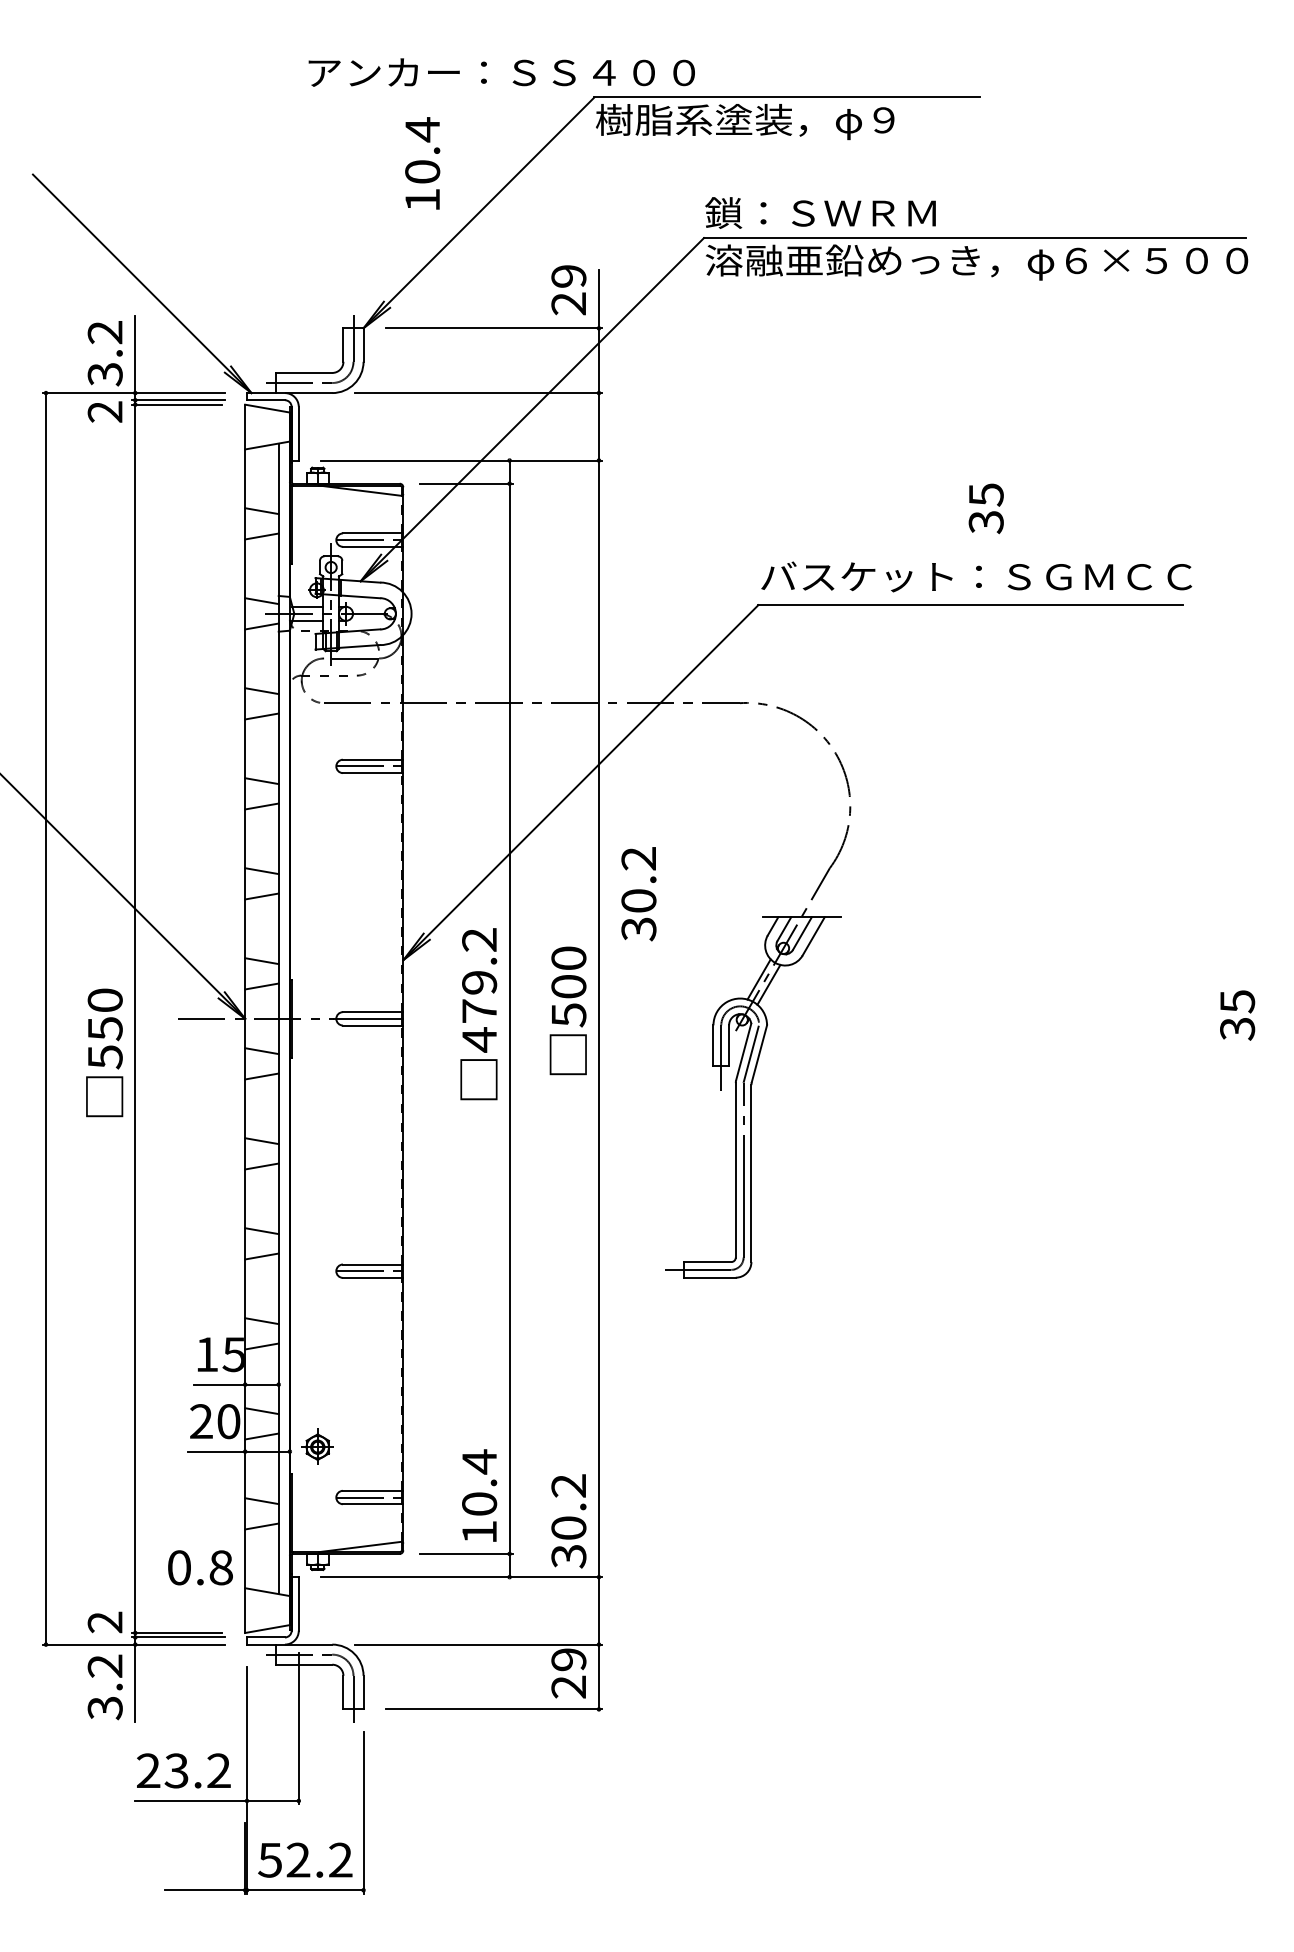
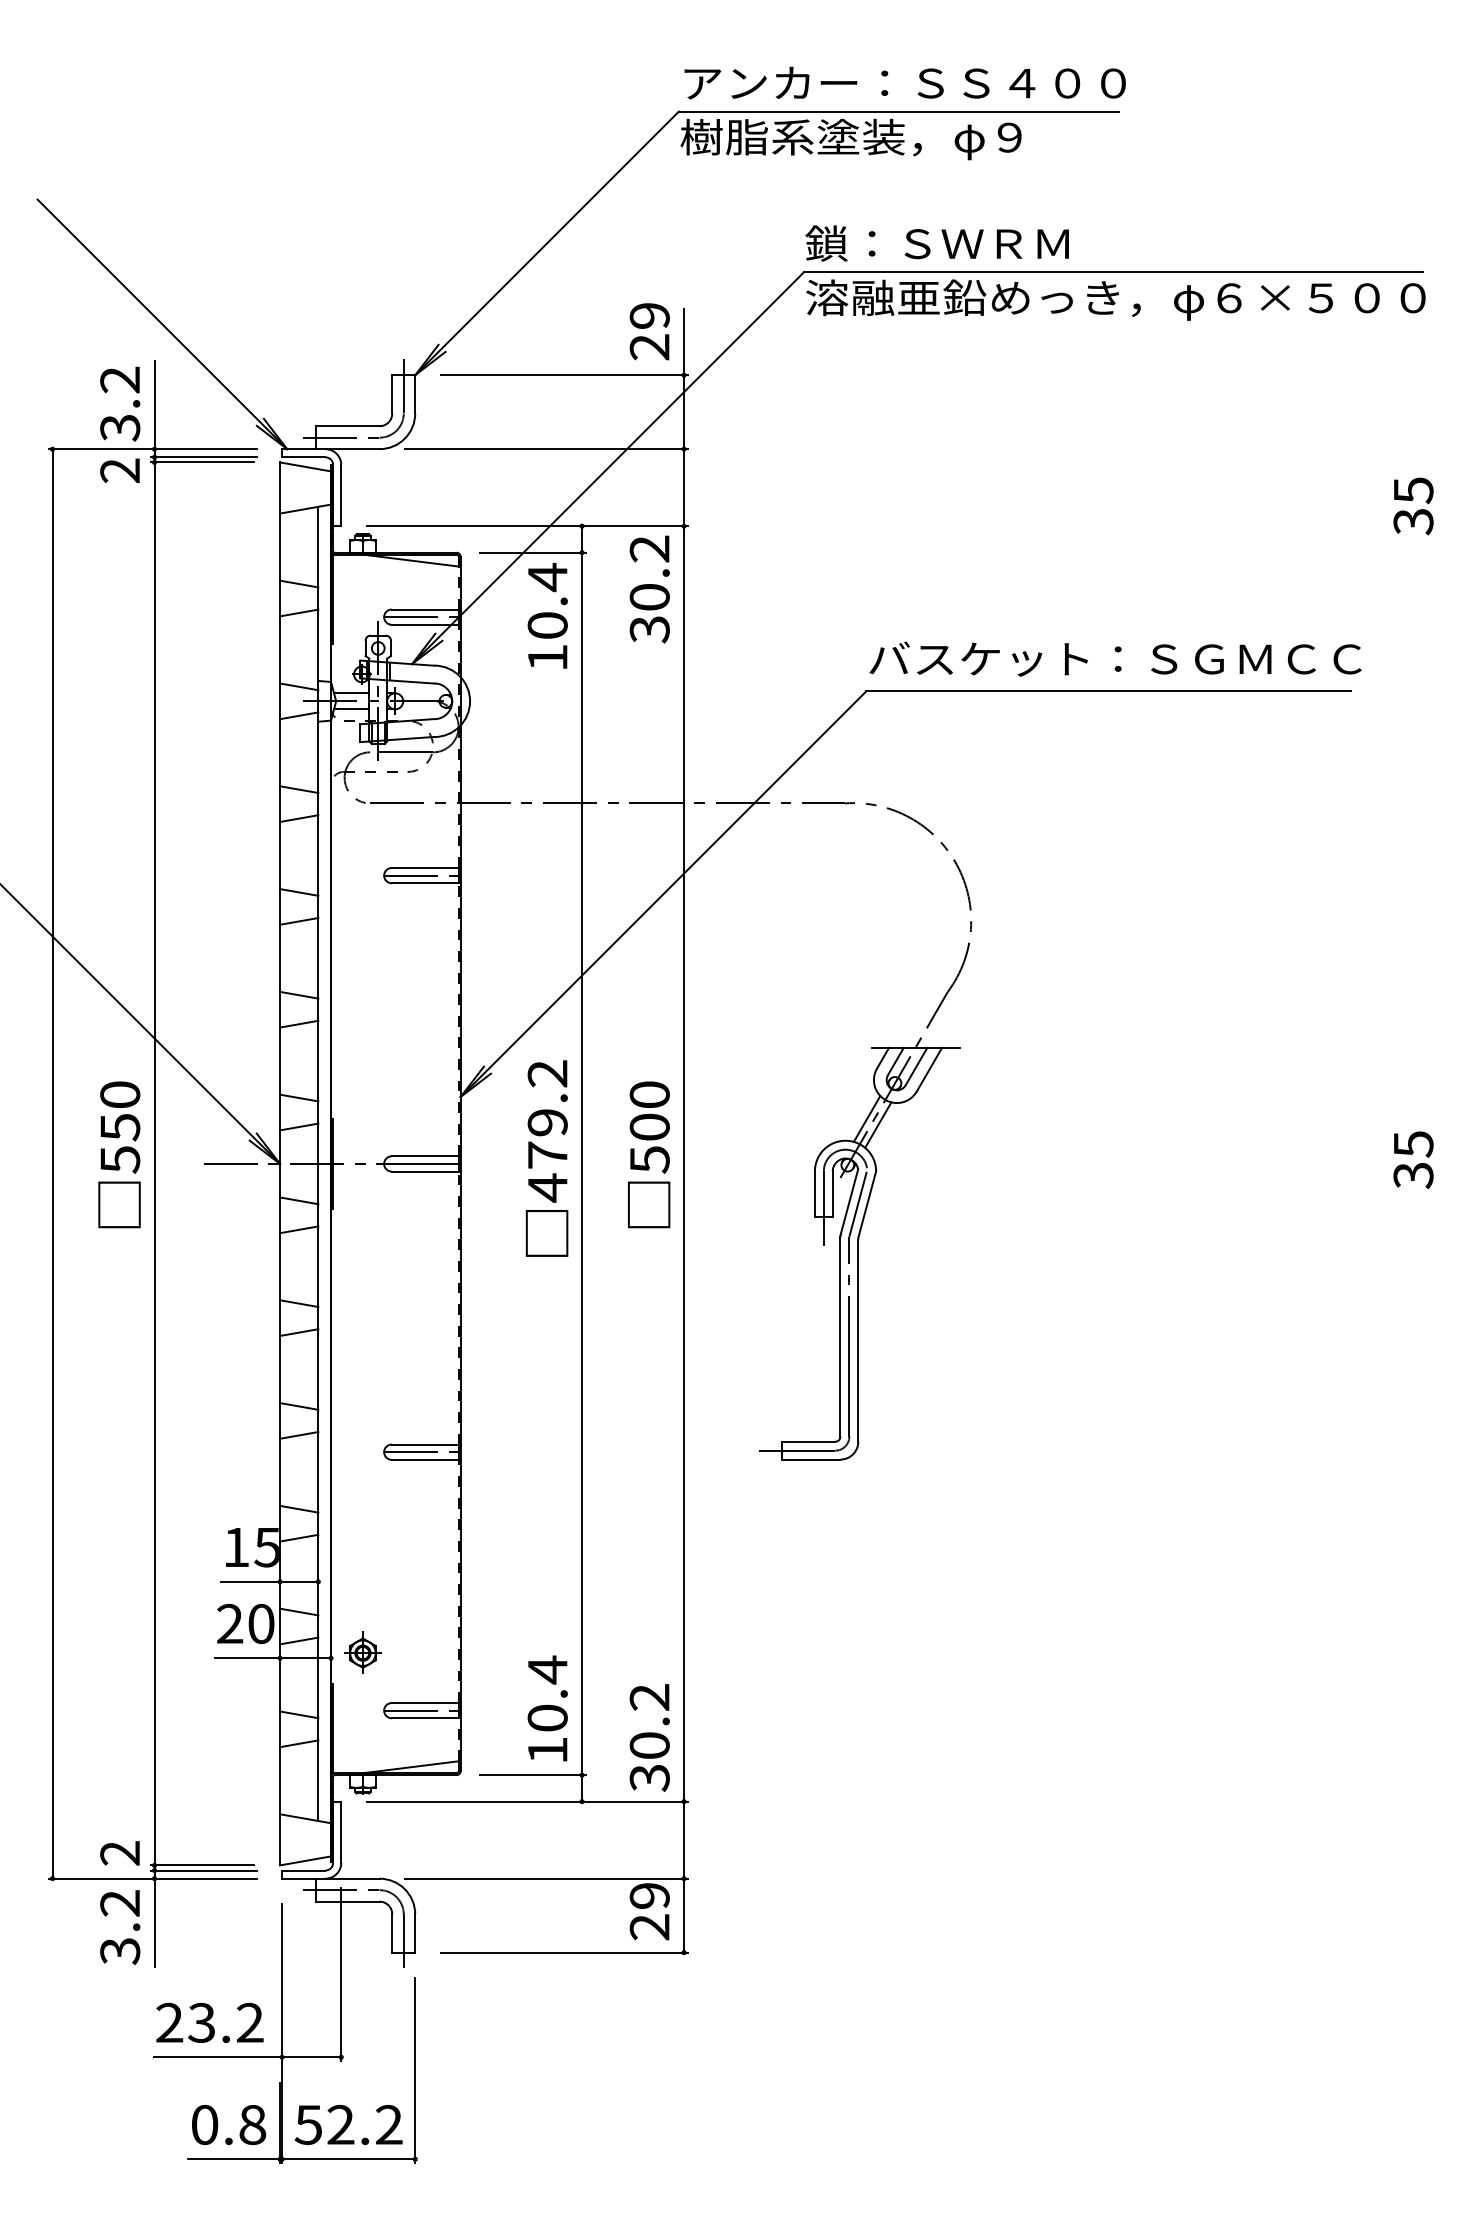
text: (501, 72) -> (904, 82), moved
text: (422, 163) -> (547, 615), moved
text: (986, 508) -> (1413, 506), moved
text: (638, 894) -> (649, 589), moved
text: (104, 1052) -> (119, 1154), moved
text: (200, 1567) -> (229, 2124), moved

